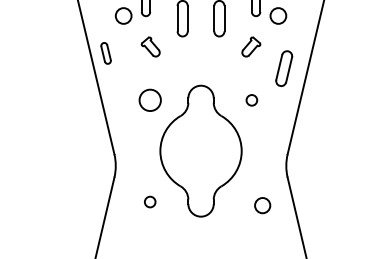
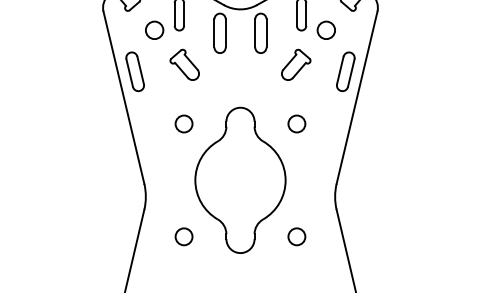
part: (150, 46) -> (184, 64), size x1.43
part: (251, 46) -> (296, 64), size x1.43
part: (105, 53) -> (134, 71), size x1.67
part: (283, 68) -> (345, 71), moved
circle: (149, 99) -> (183, 123), size x0.71
circle: (251, 99) -> (296, 123), size x1.43
circle: (149, 201) -> (183, 236), size x1.43
circle: (262, 205) -> (296, 236), moved

